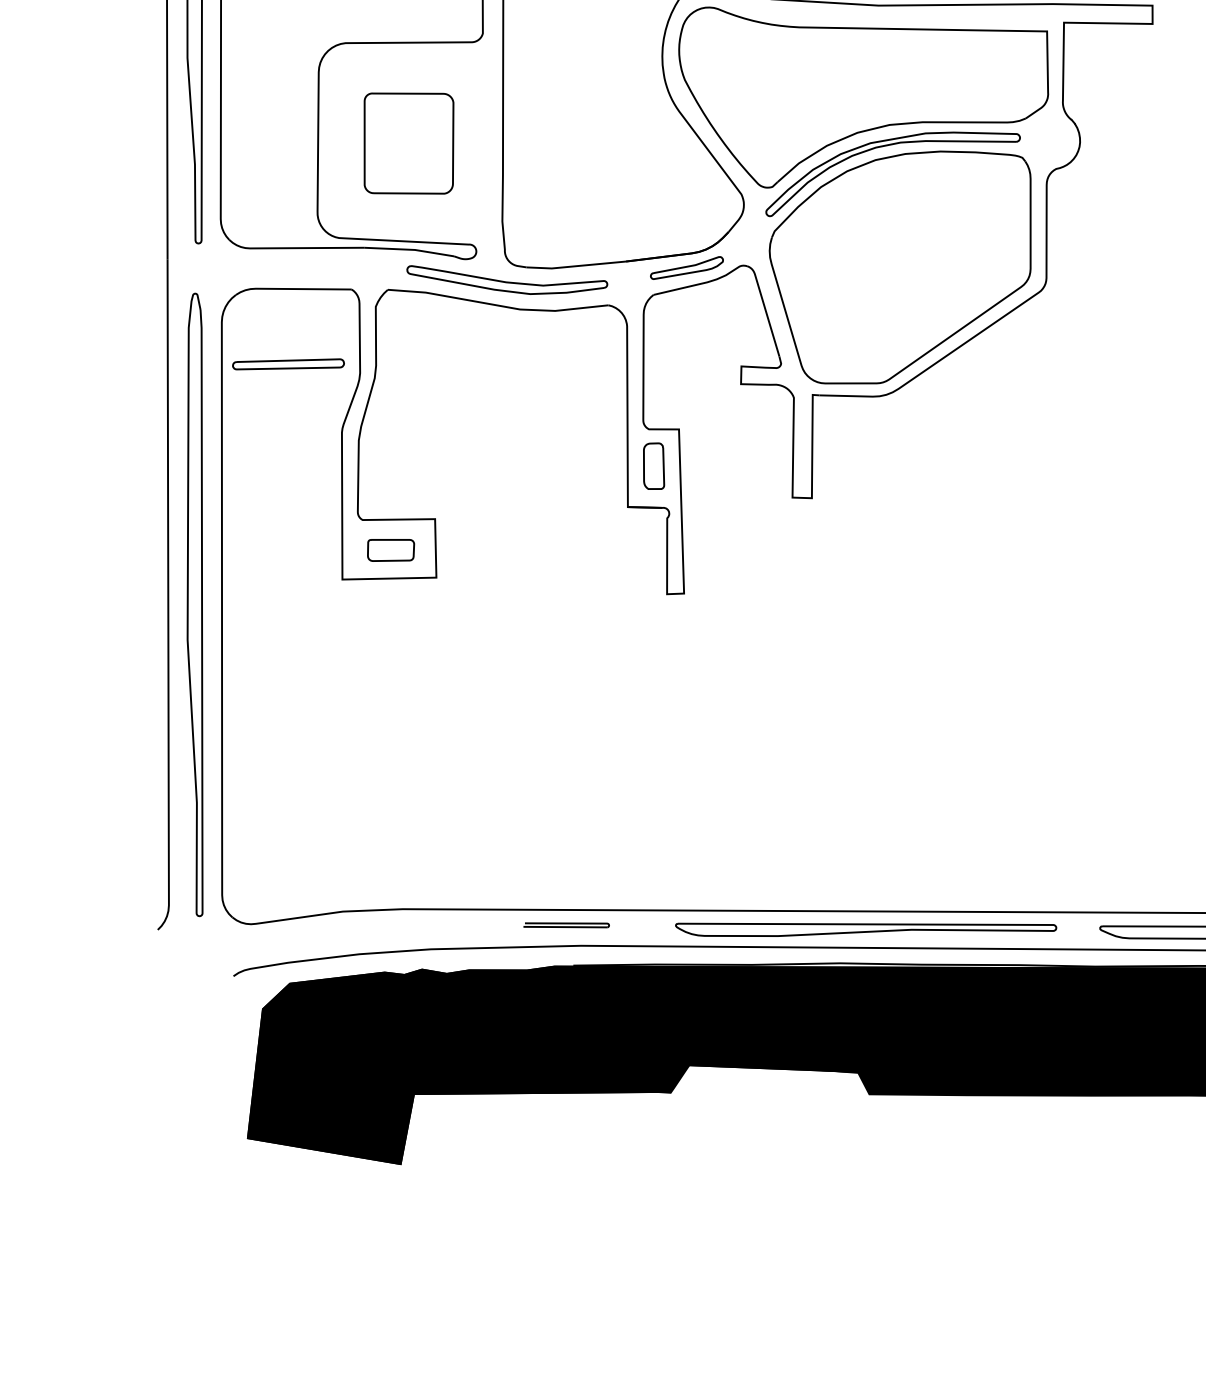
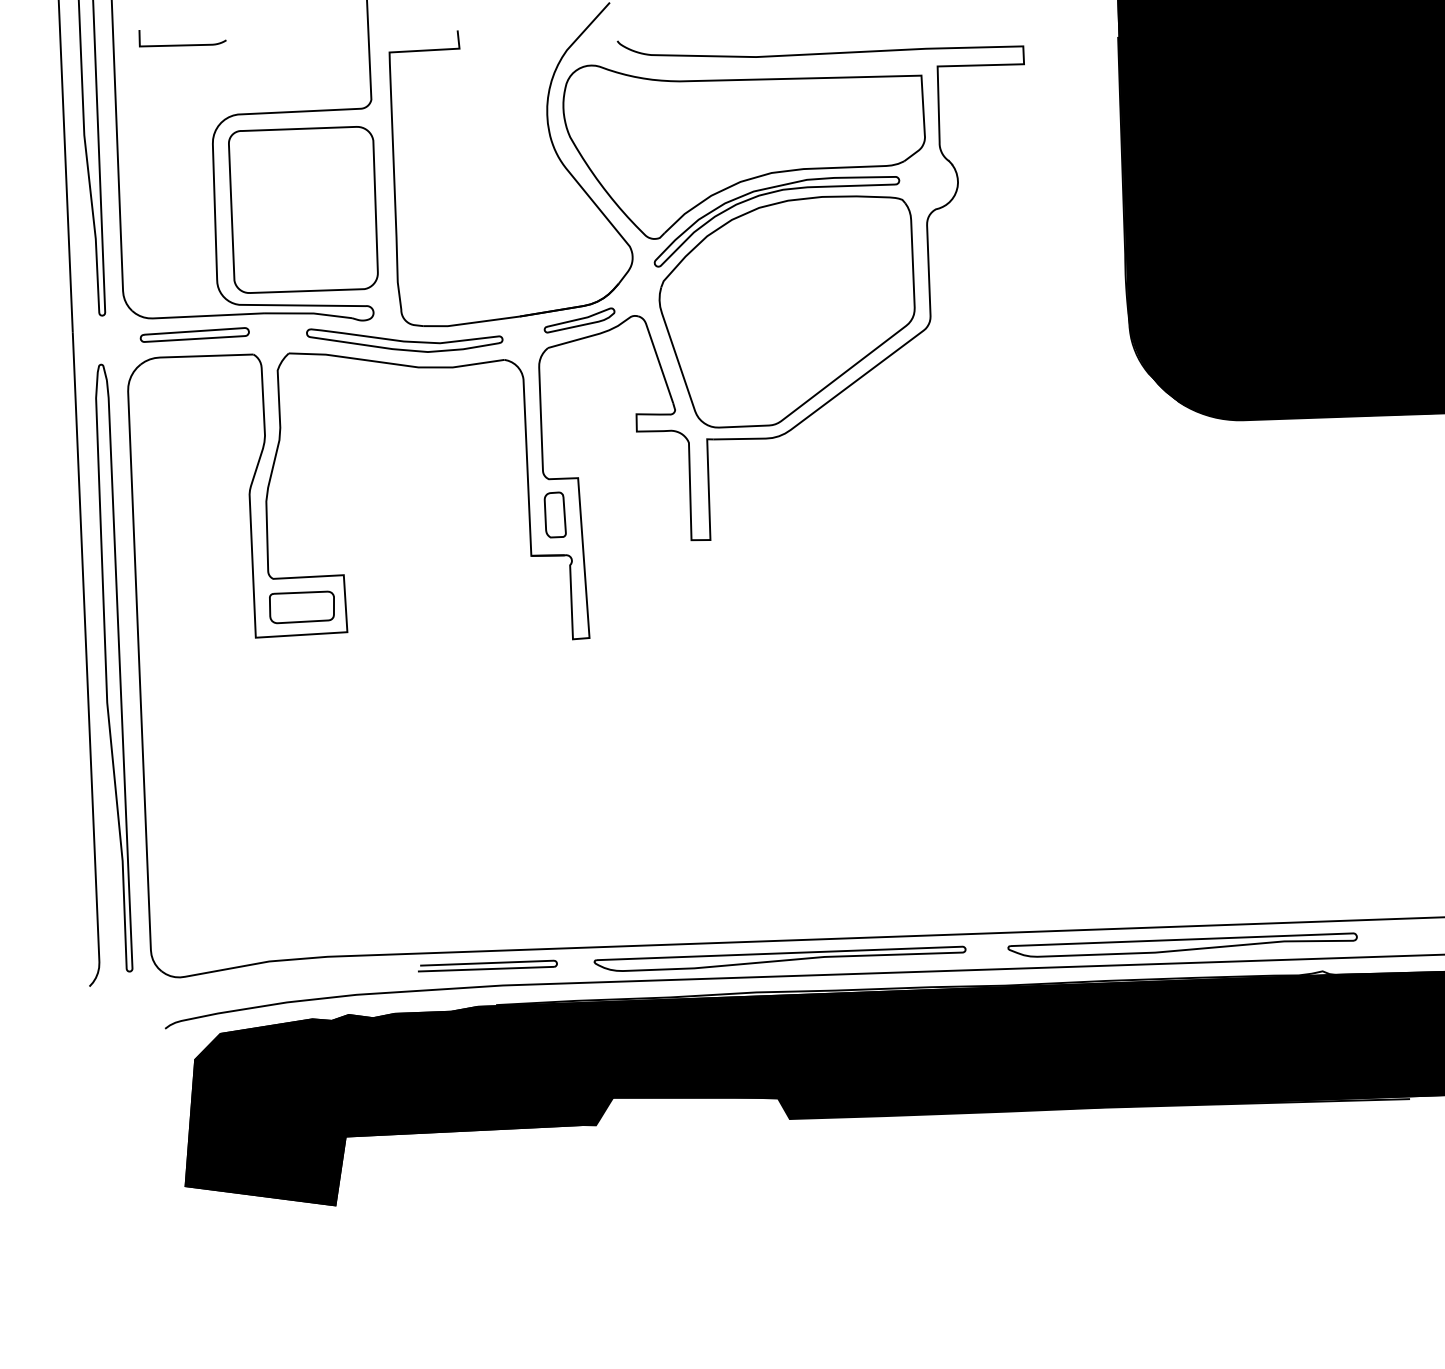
part: (408, 143) -> (303, 209), size x1.67
part: (288, 363) -> (194, 334), moved
part: (390, 550) -> (301, 607), size x1.43
part: (566, 924) -> (487, 965), size x1.67

